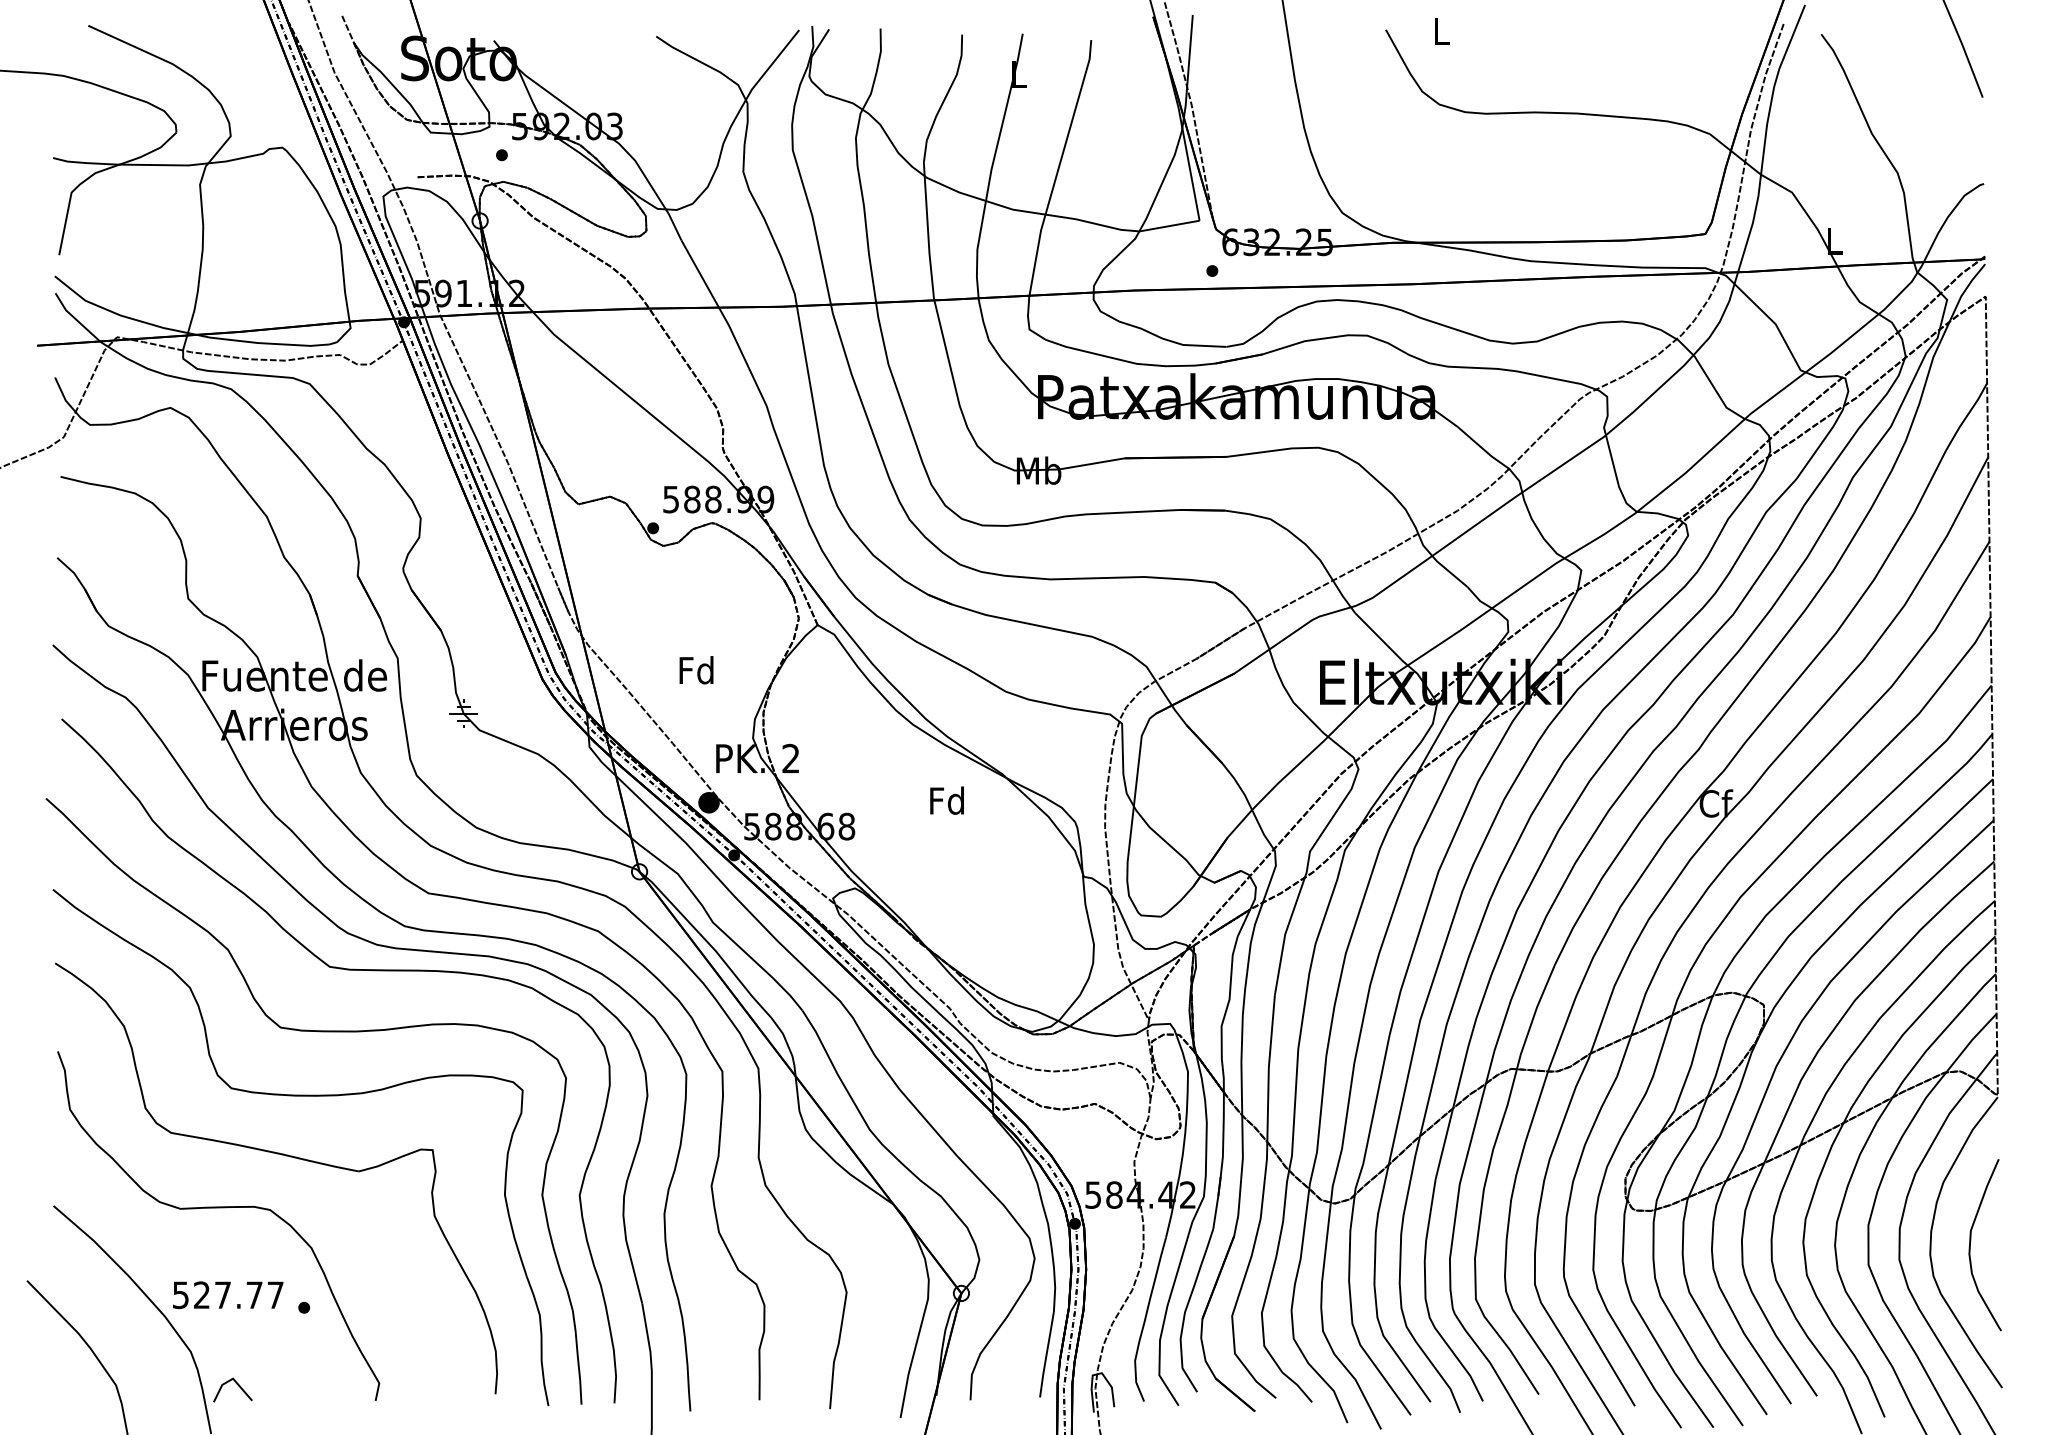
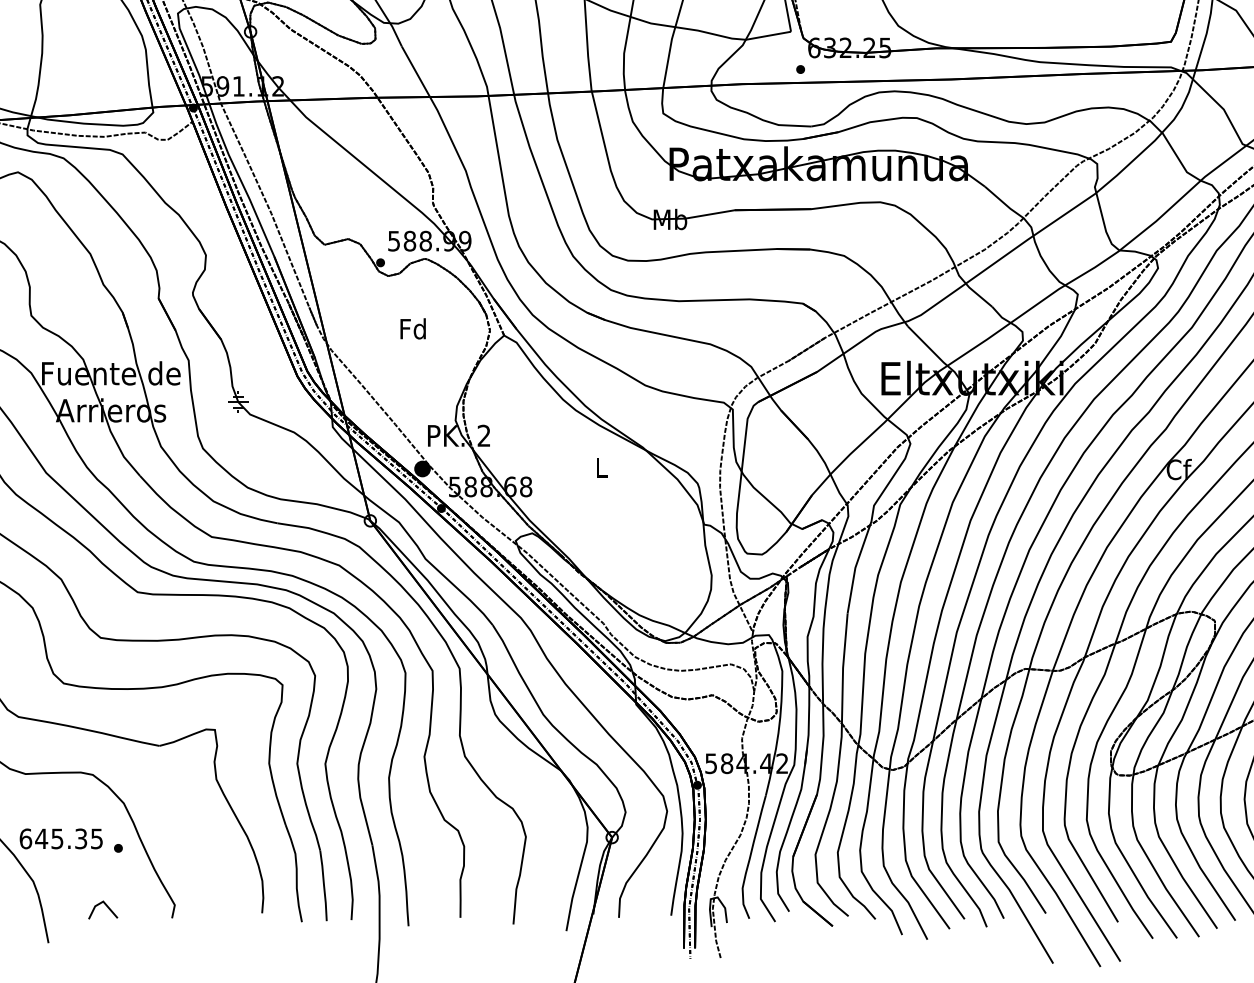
text: (696, 670) -> (413, 329), moved
text: (946, 800) -> (600, 467), Fd -> L
text: (227, 1295) -> (60, 839), 527.77 -> 645.35
line: (236, 1384) -> (105, 905), moved

